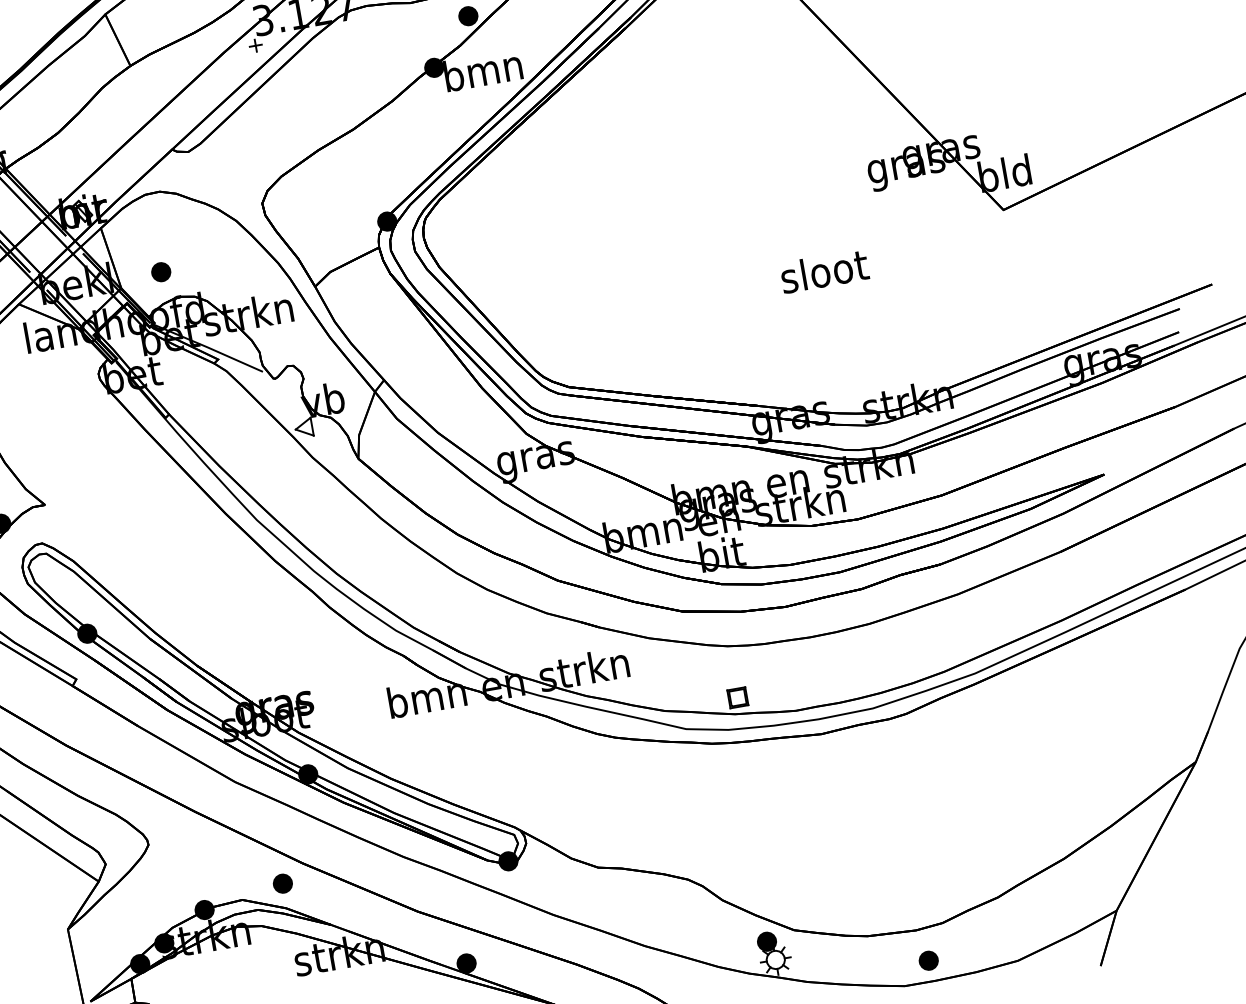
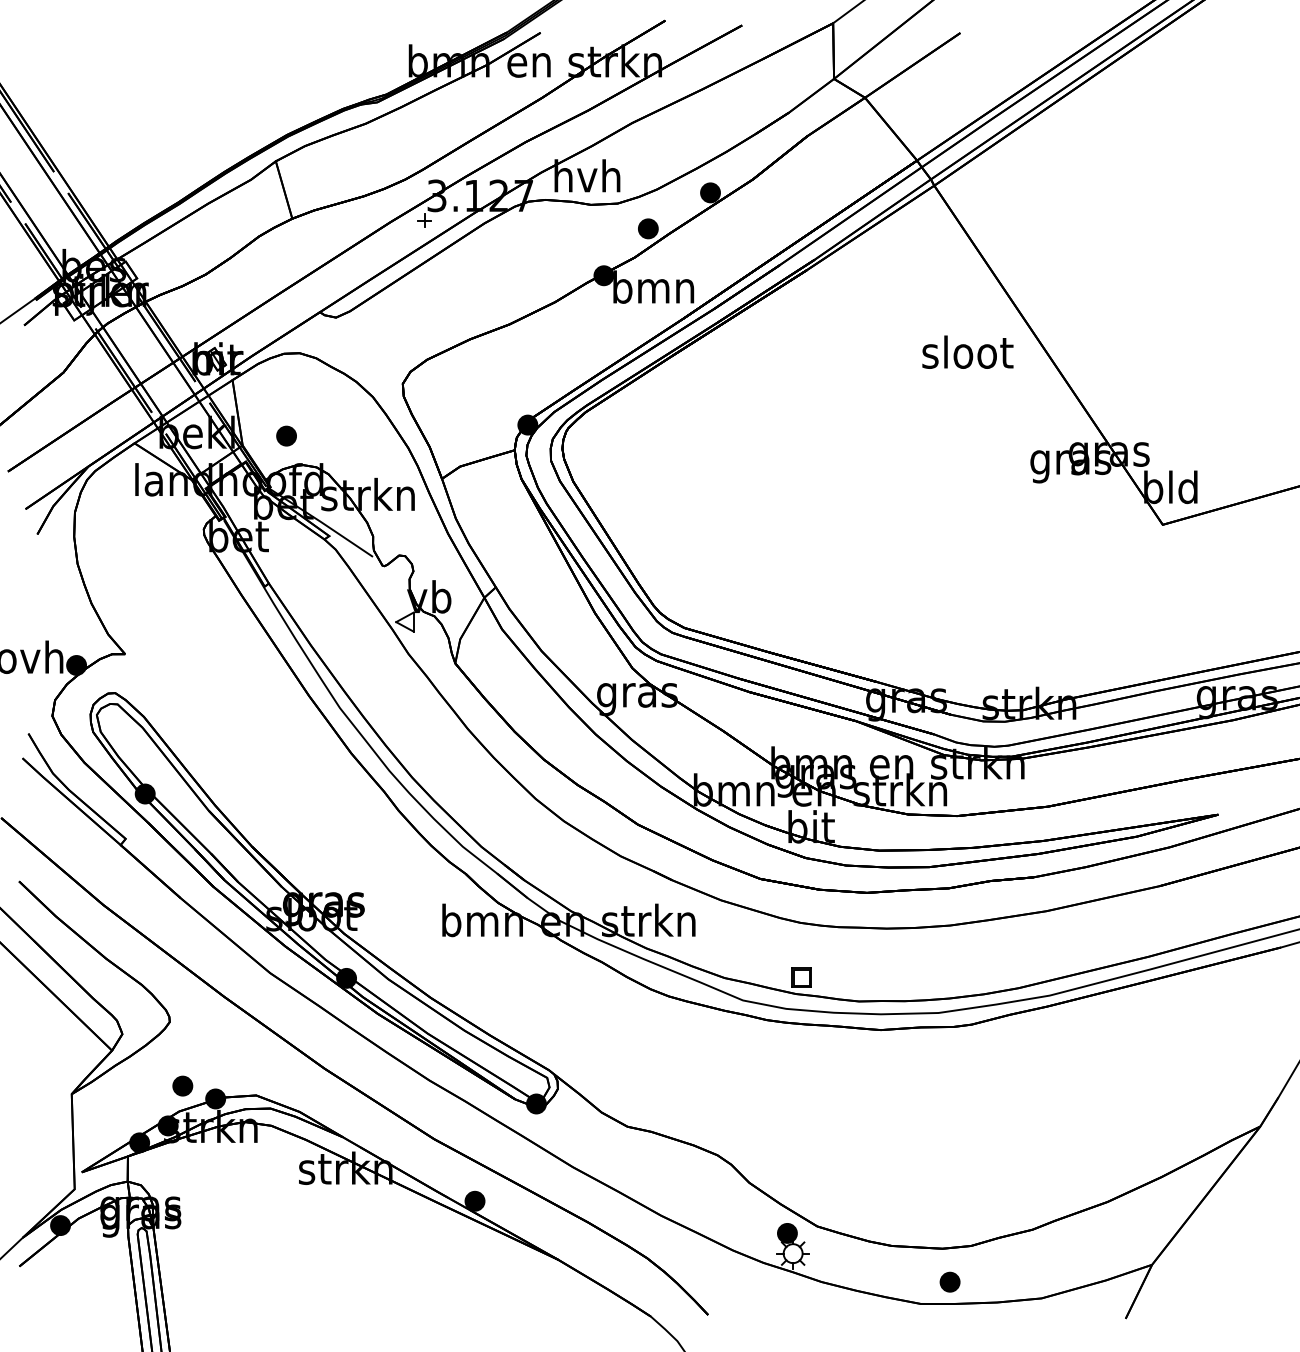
text: (824, 270) -> (967, 351), moved
part: (282, 883) -> (182, 1085), moved

